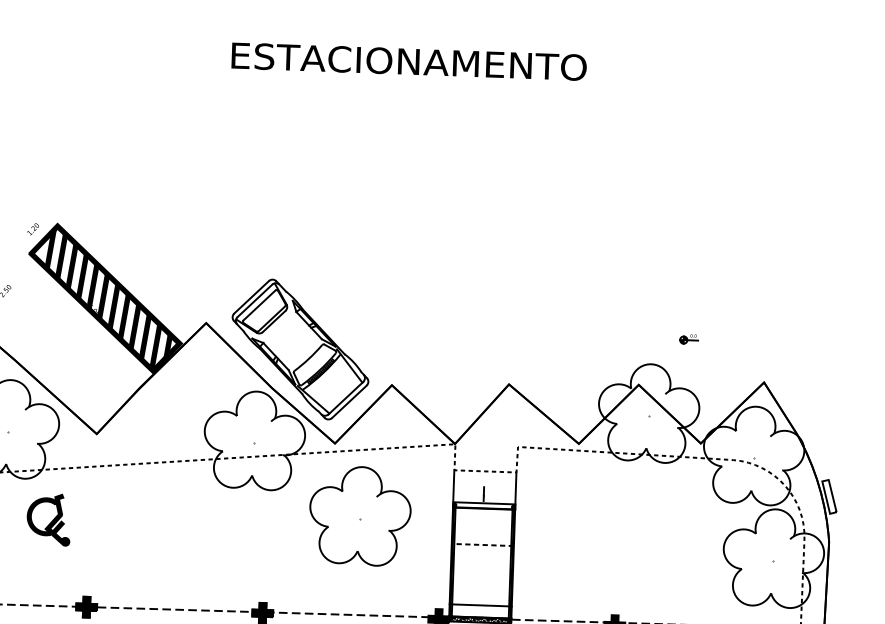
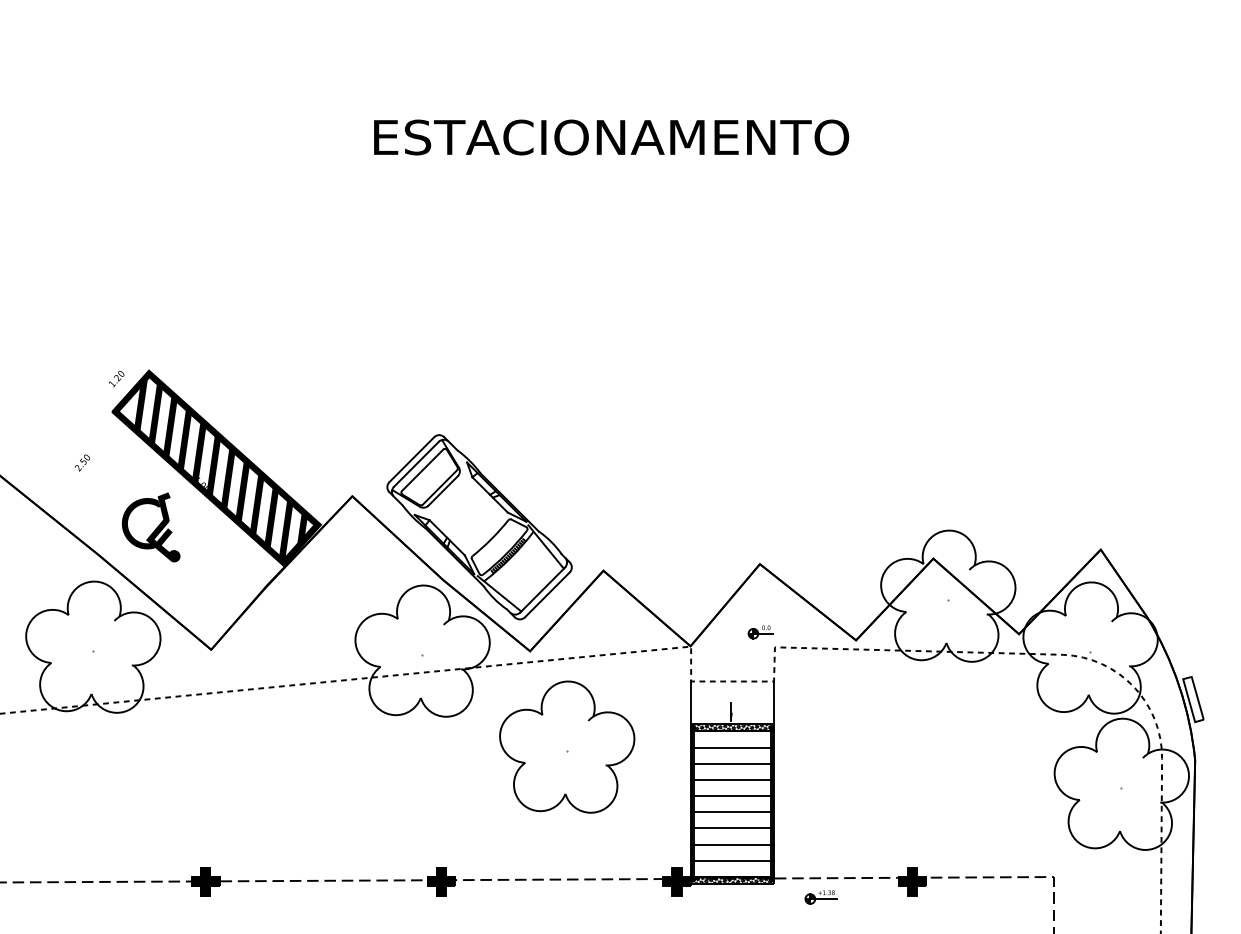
part: (689, 339) -> (760, 632), moved
hatch: (484, 505) -> (732, 727), added
part: (48, 519) -> (150, 527), moved
line: (483, 520) -> (732, 747), added
line: (483, 532) -> (732, 763), added
line: (482, 544) -> (732, 779), dashed -> solid
line: (482, 557) -> (732, 796), added
line: (482, 569) -> (732, 812), added
line: (481, 581) -> (732, 828), added
line: (481, 593) -> (732, 844), added

